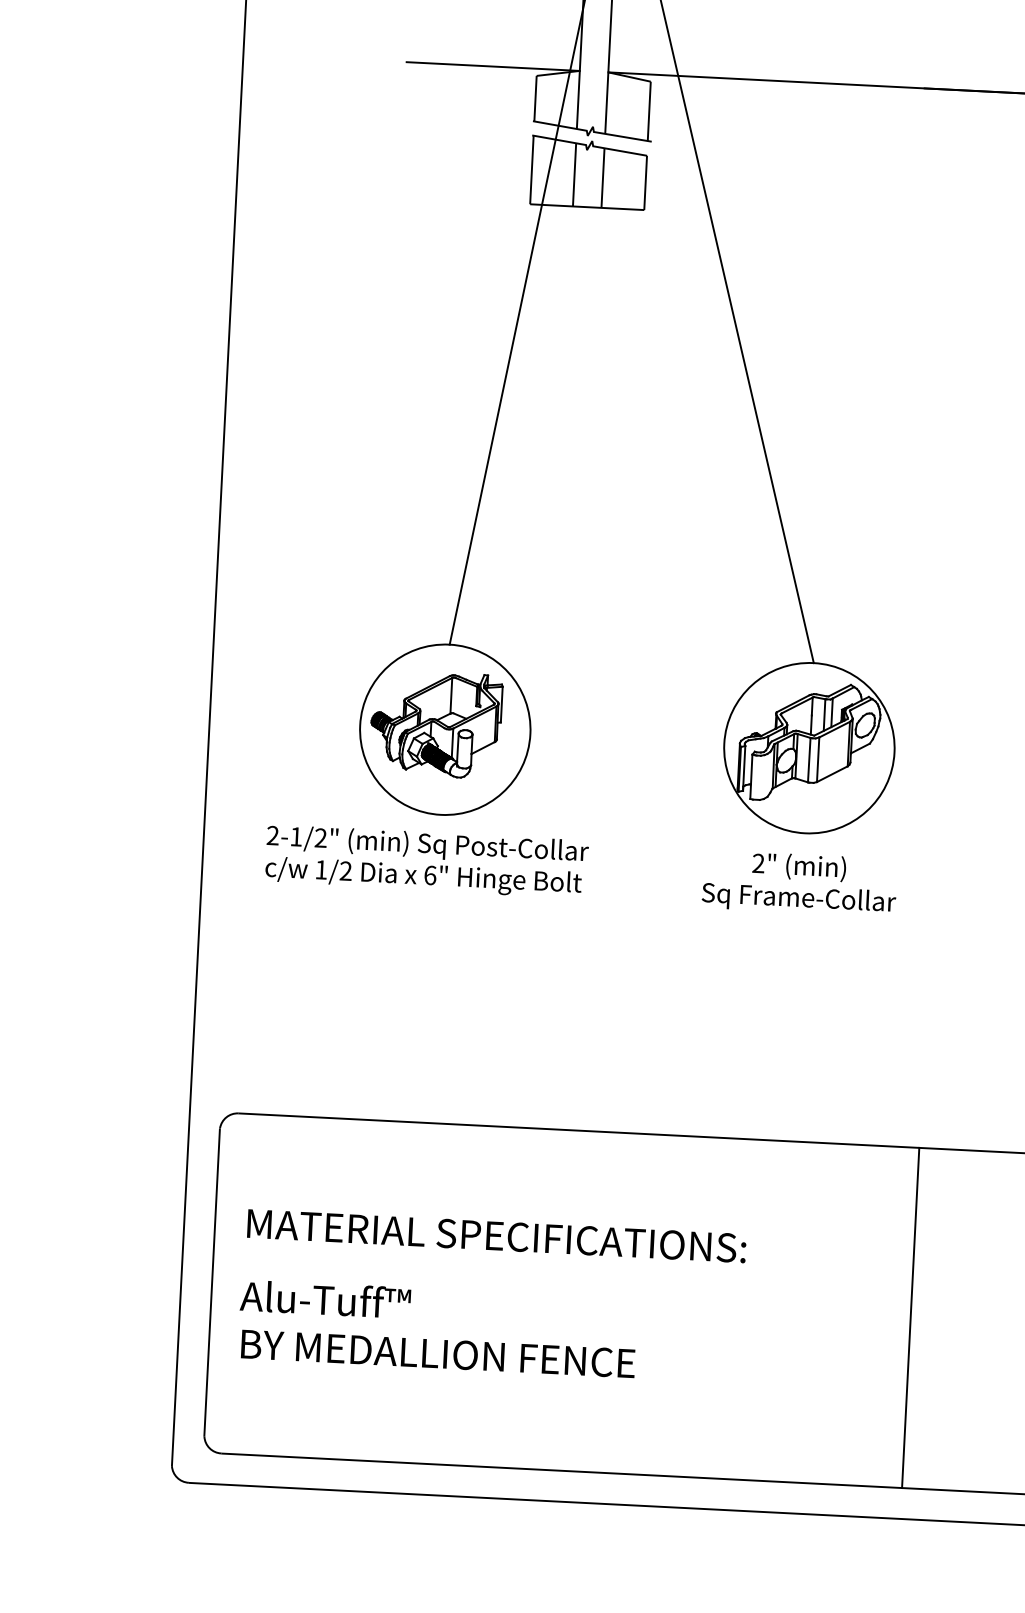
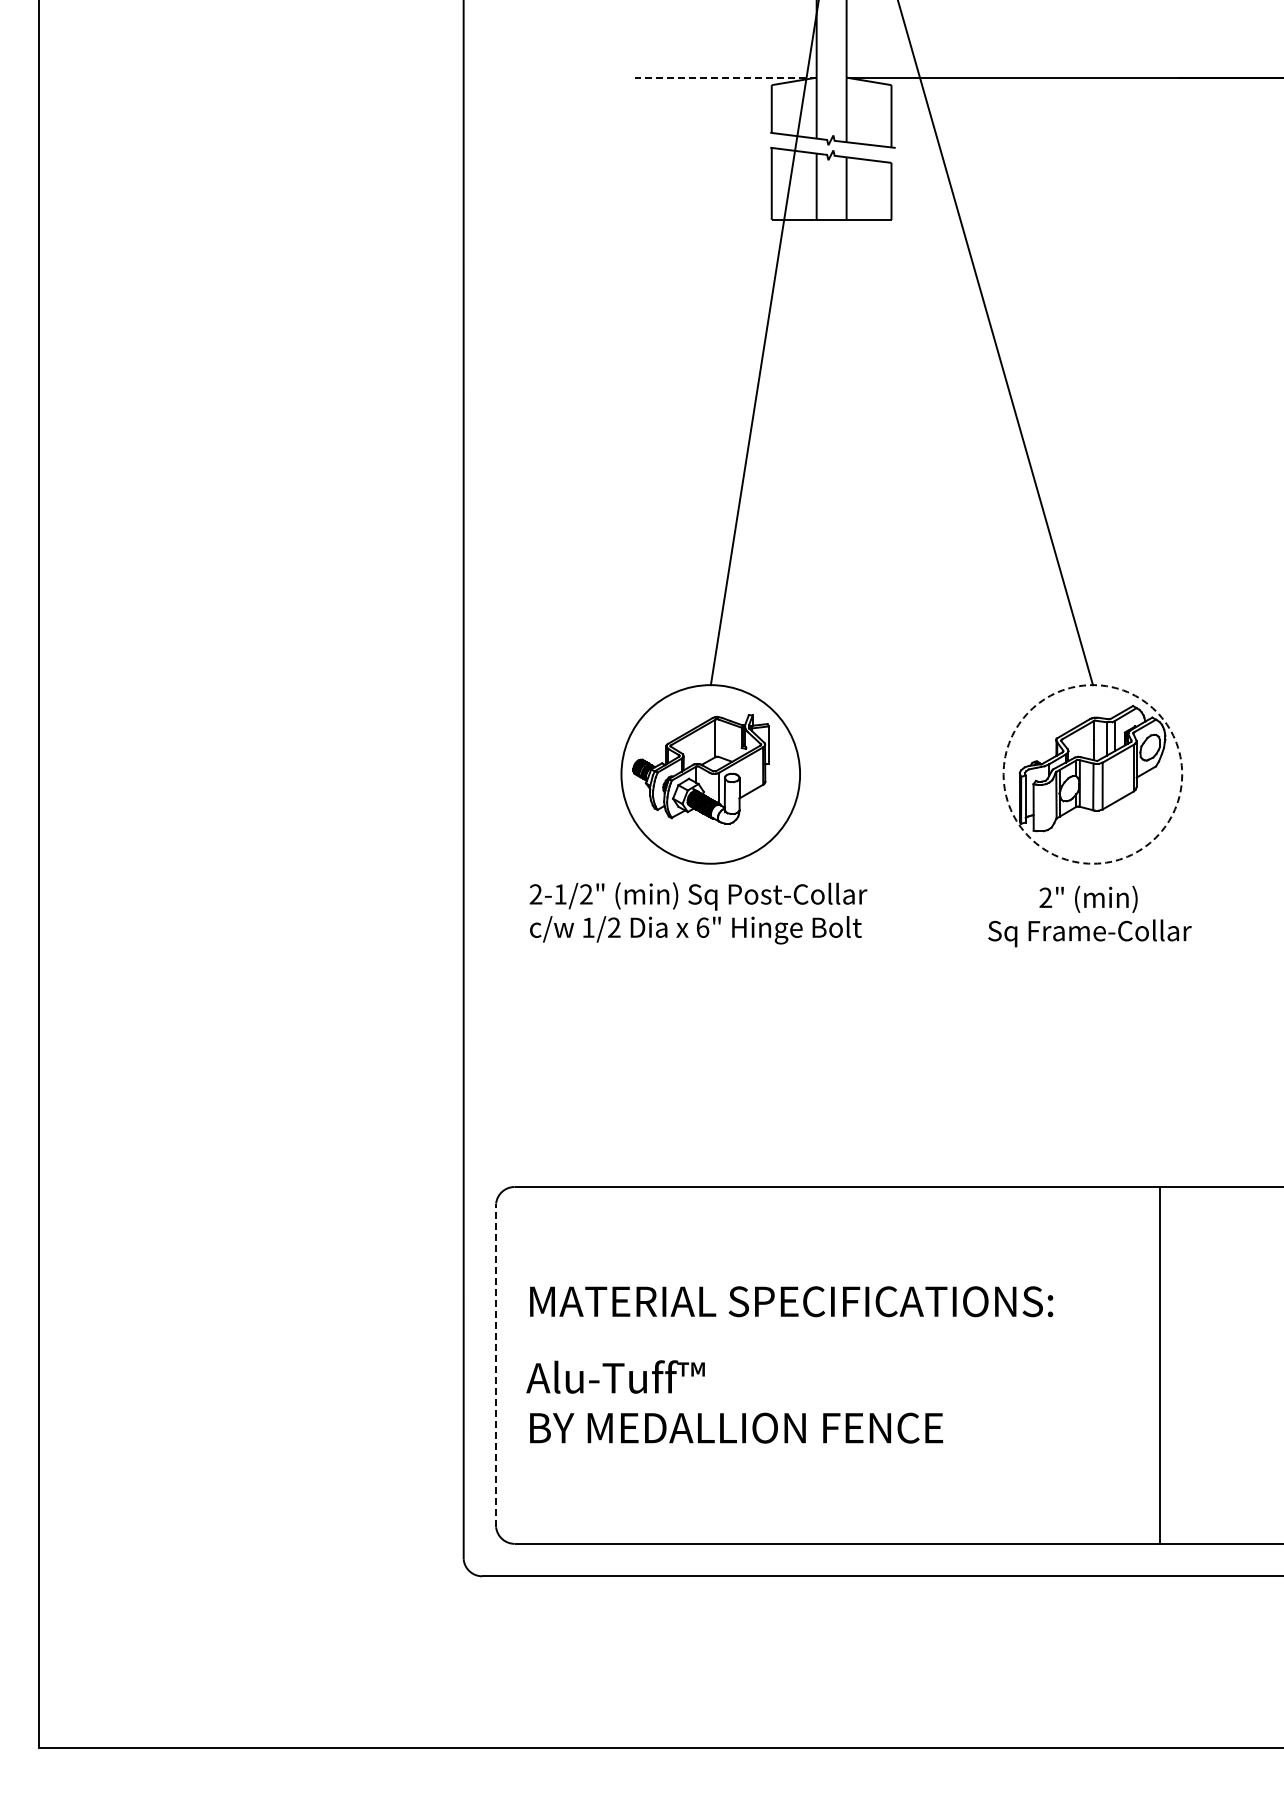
line: (492, 66) -> (725, 77), solid -> dashed
circle: (809, 748) -> (1092, 774), solid -> dashed
line: (212, 1282) -> (496, 1365), solid -> dashed
line: (911, 1317) -> (1160, 1364), moved

